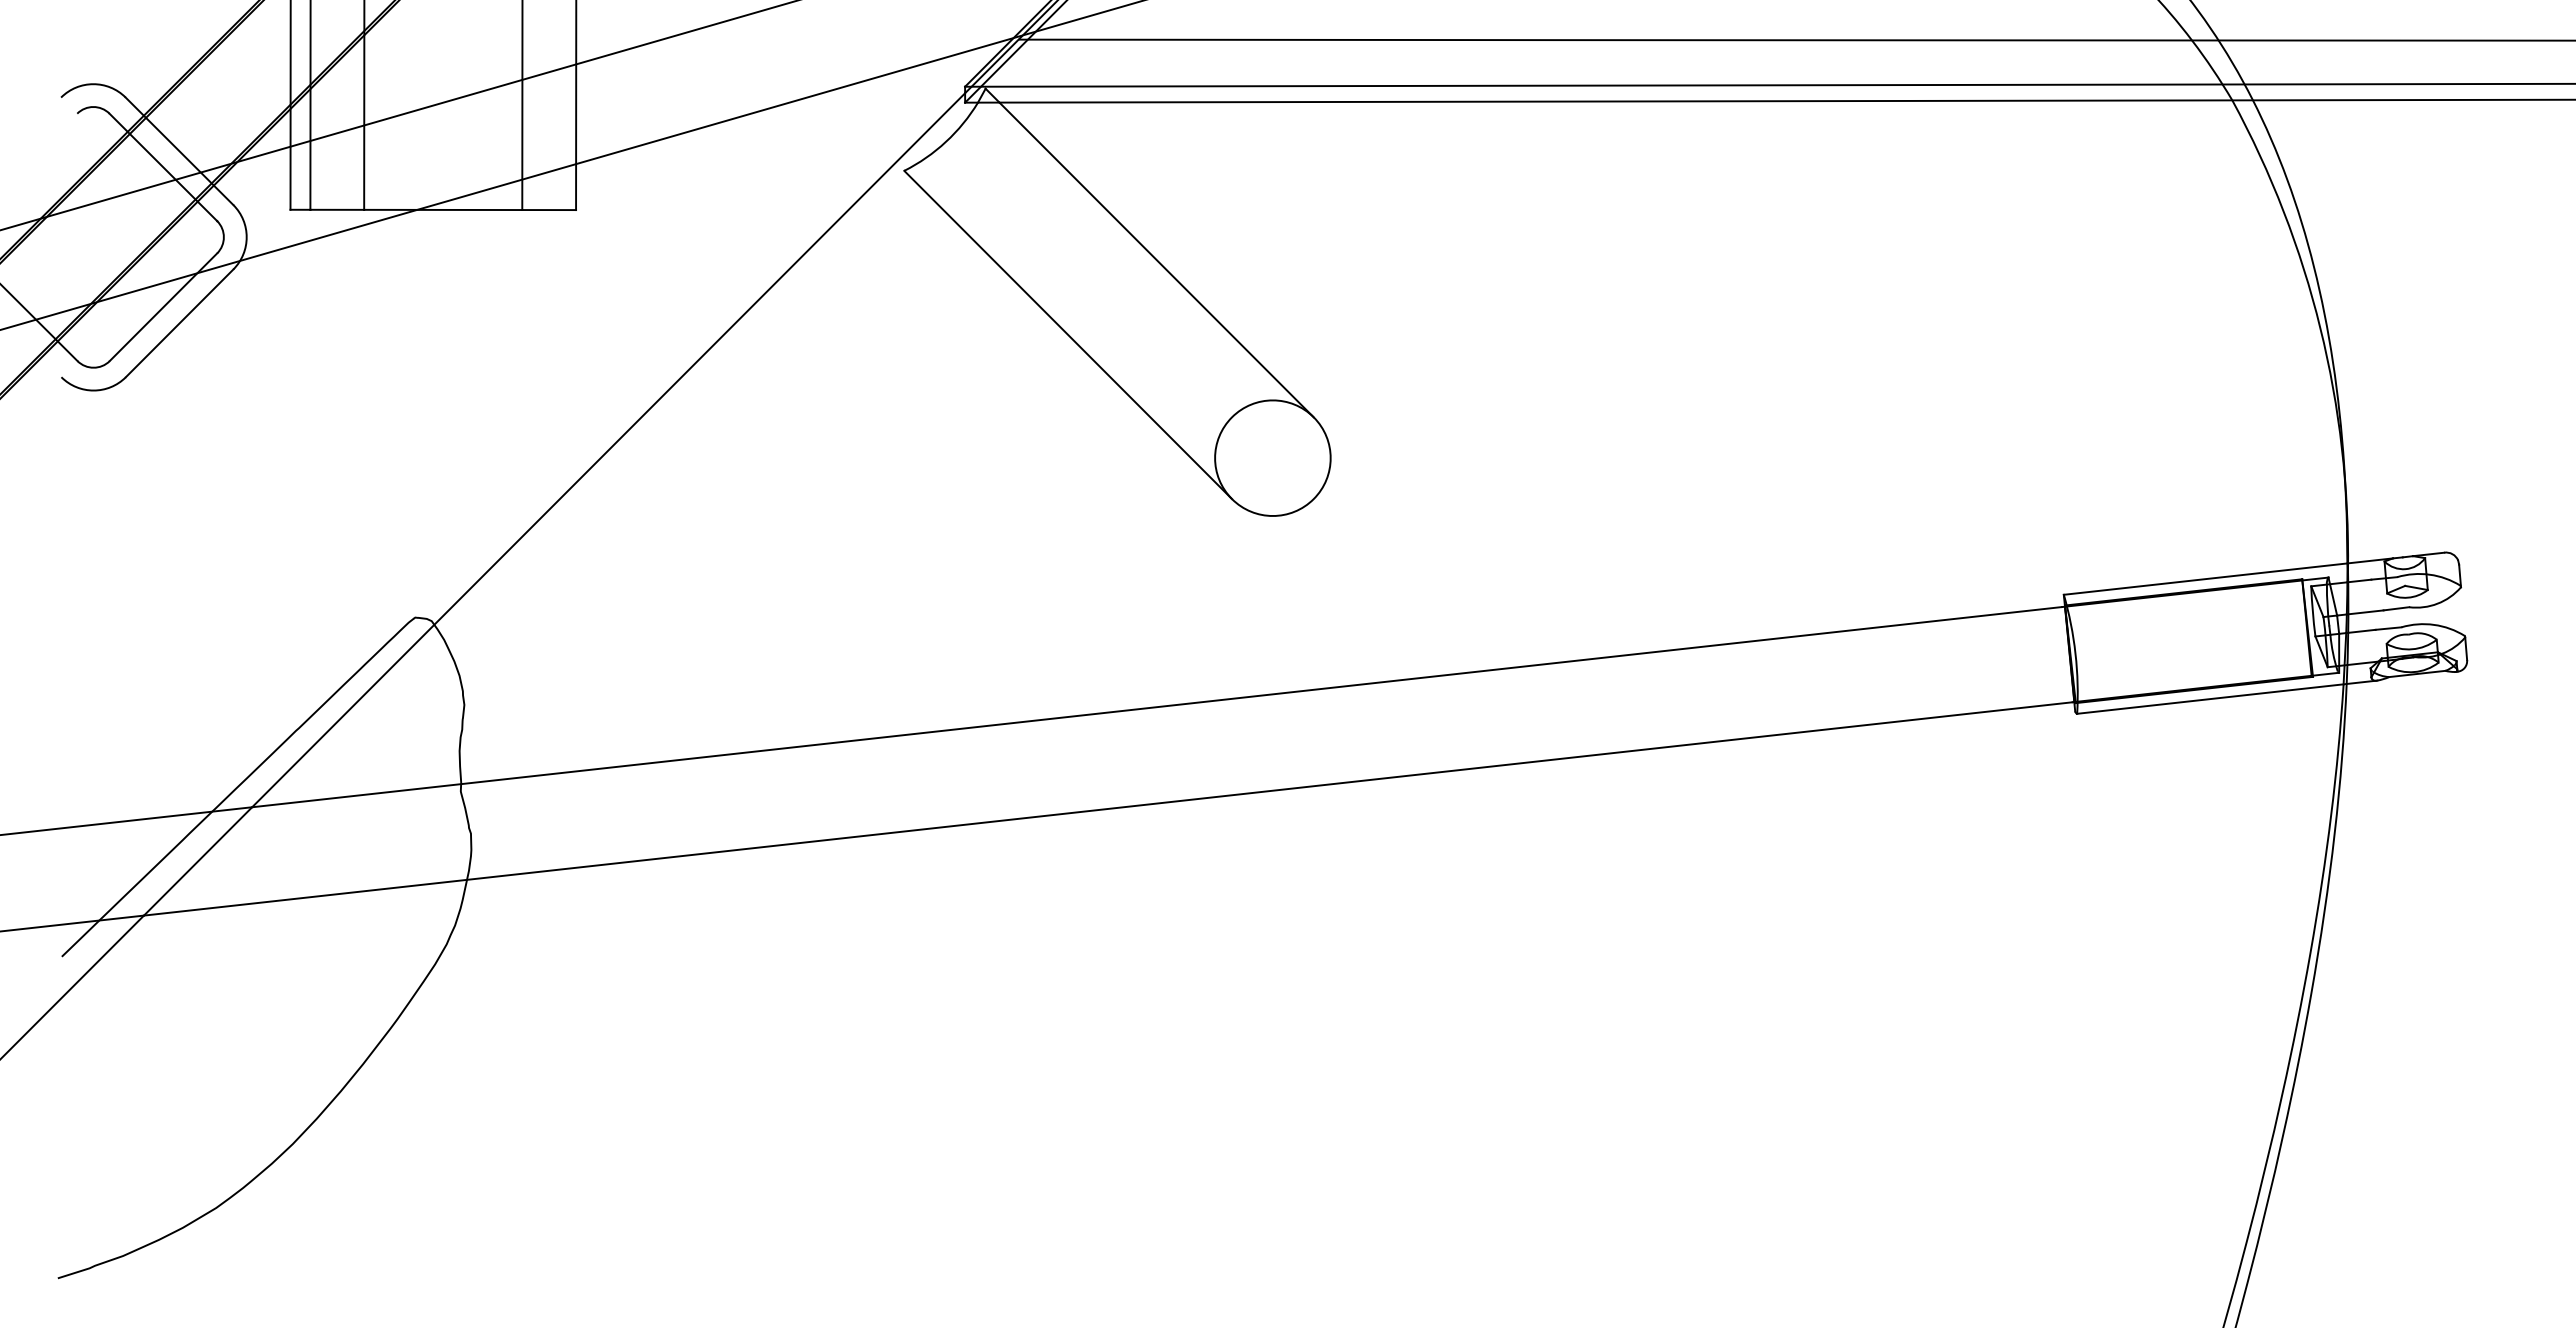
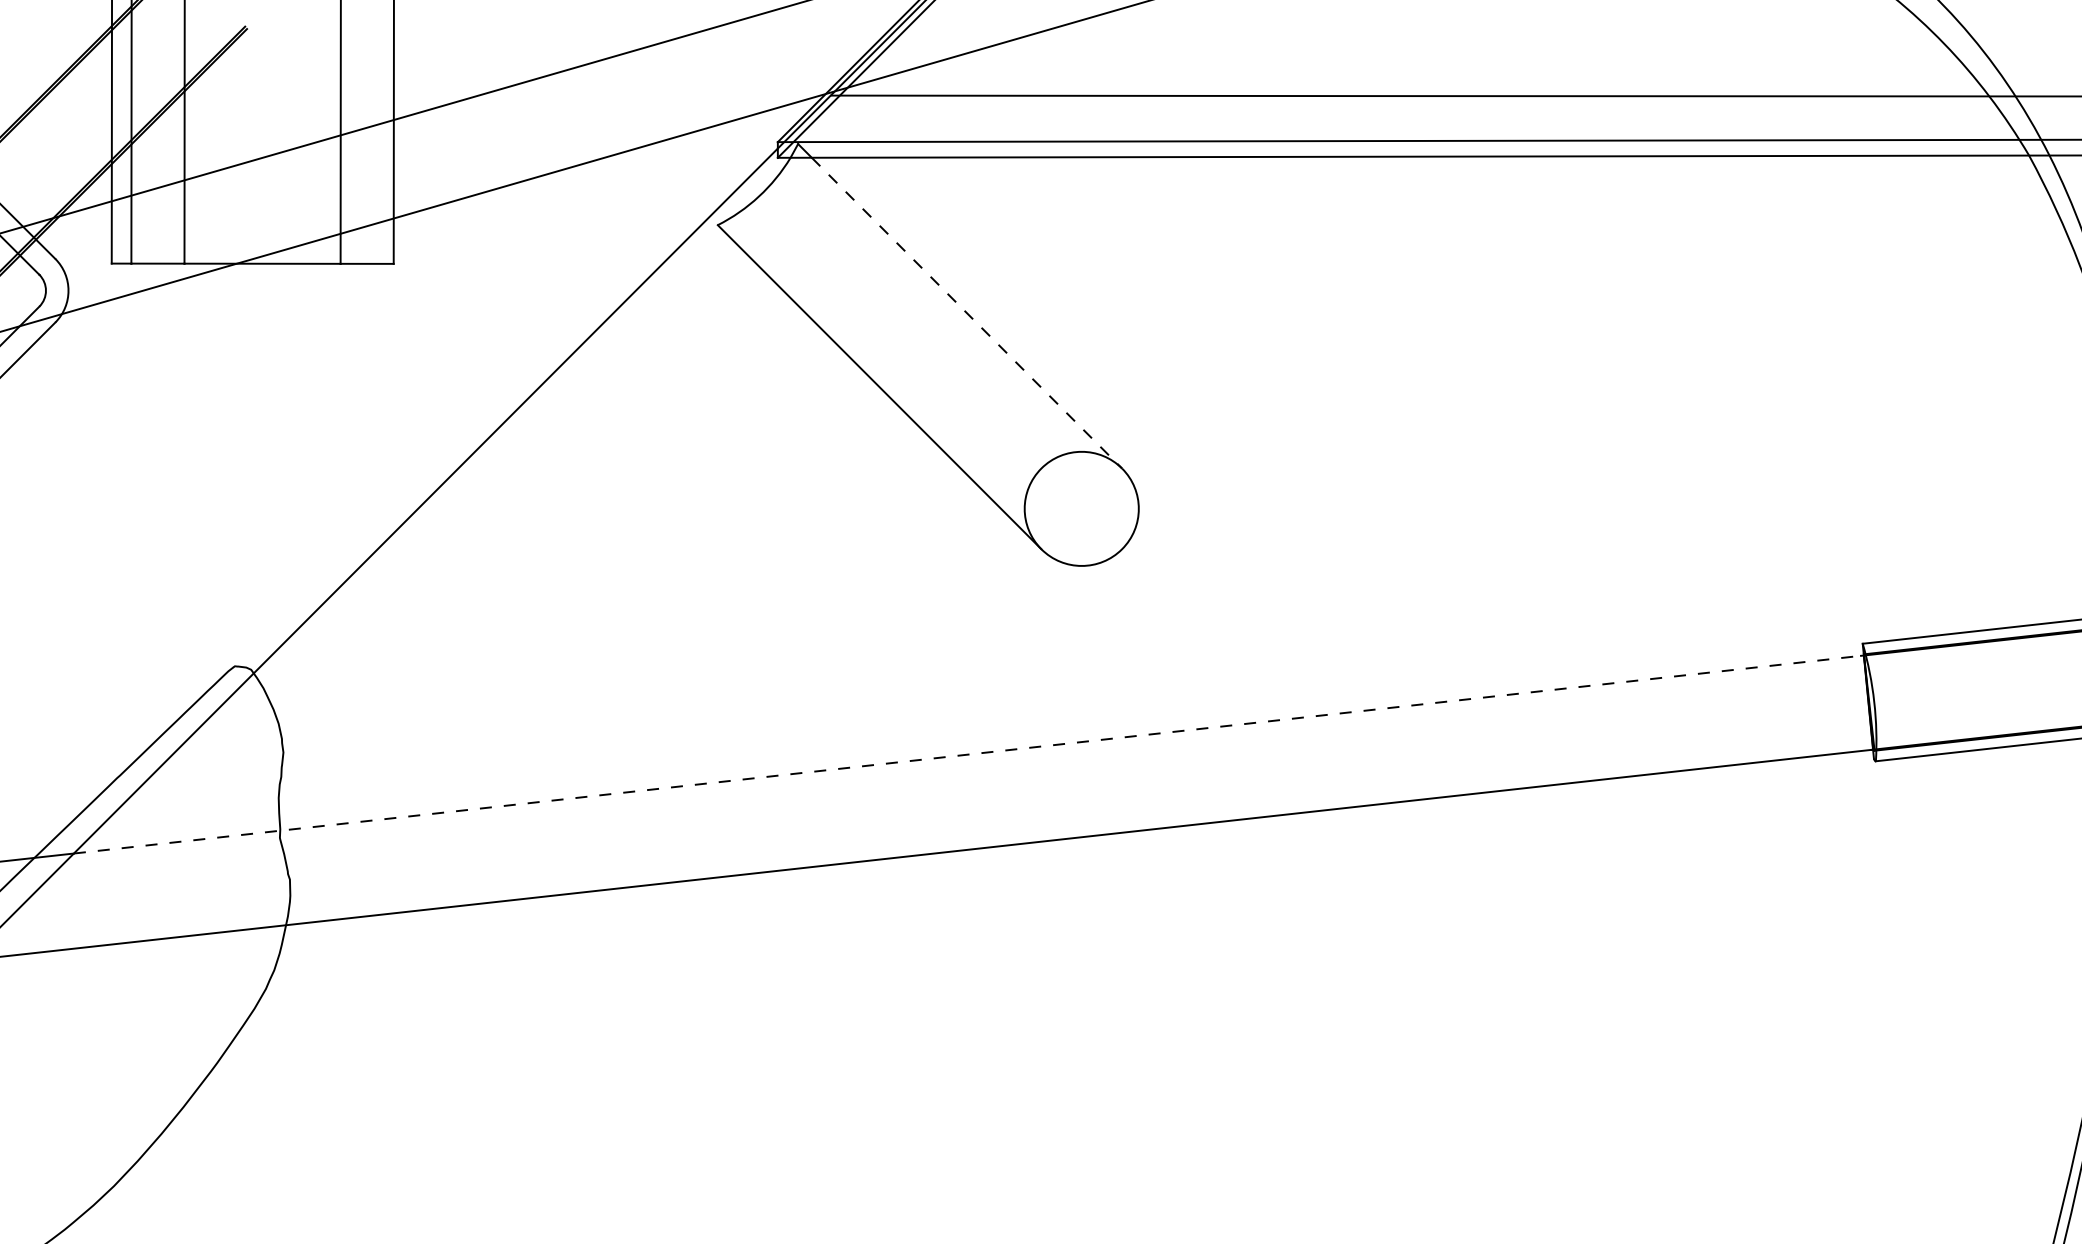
line: (1156, 260) -> (966, 313), solid -> dashed
line: (1157, 707) -> (967, 755), solid -> dashed

